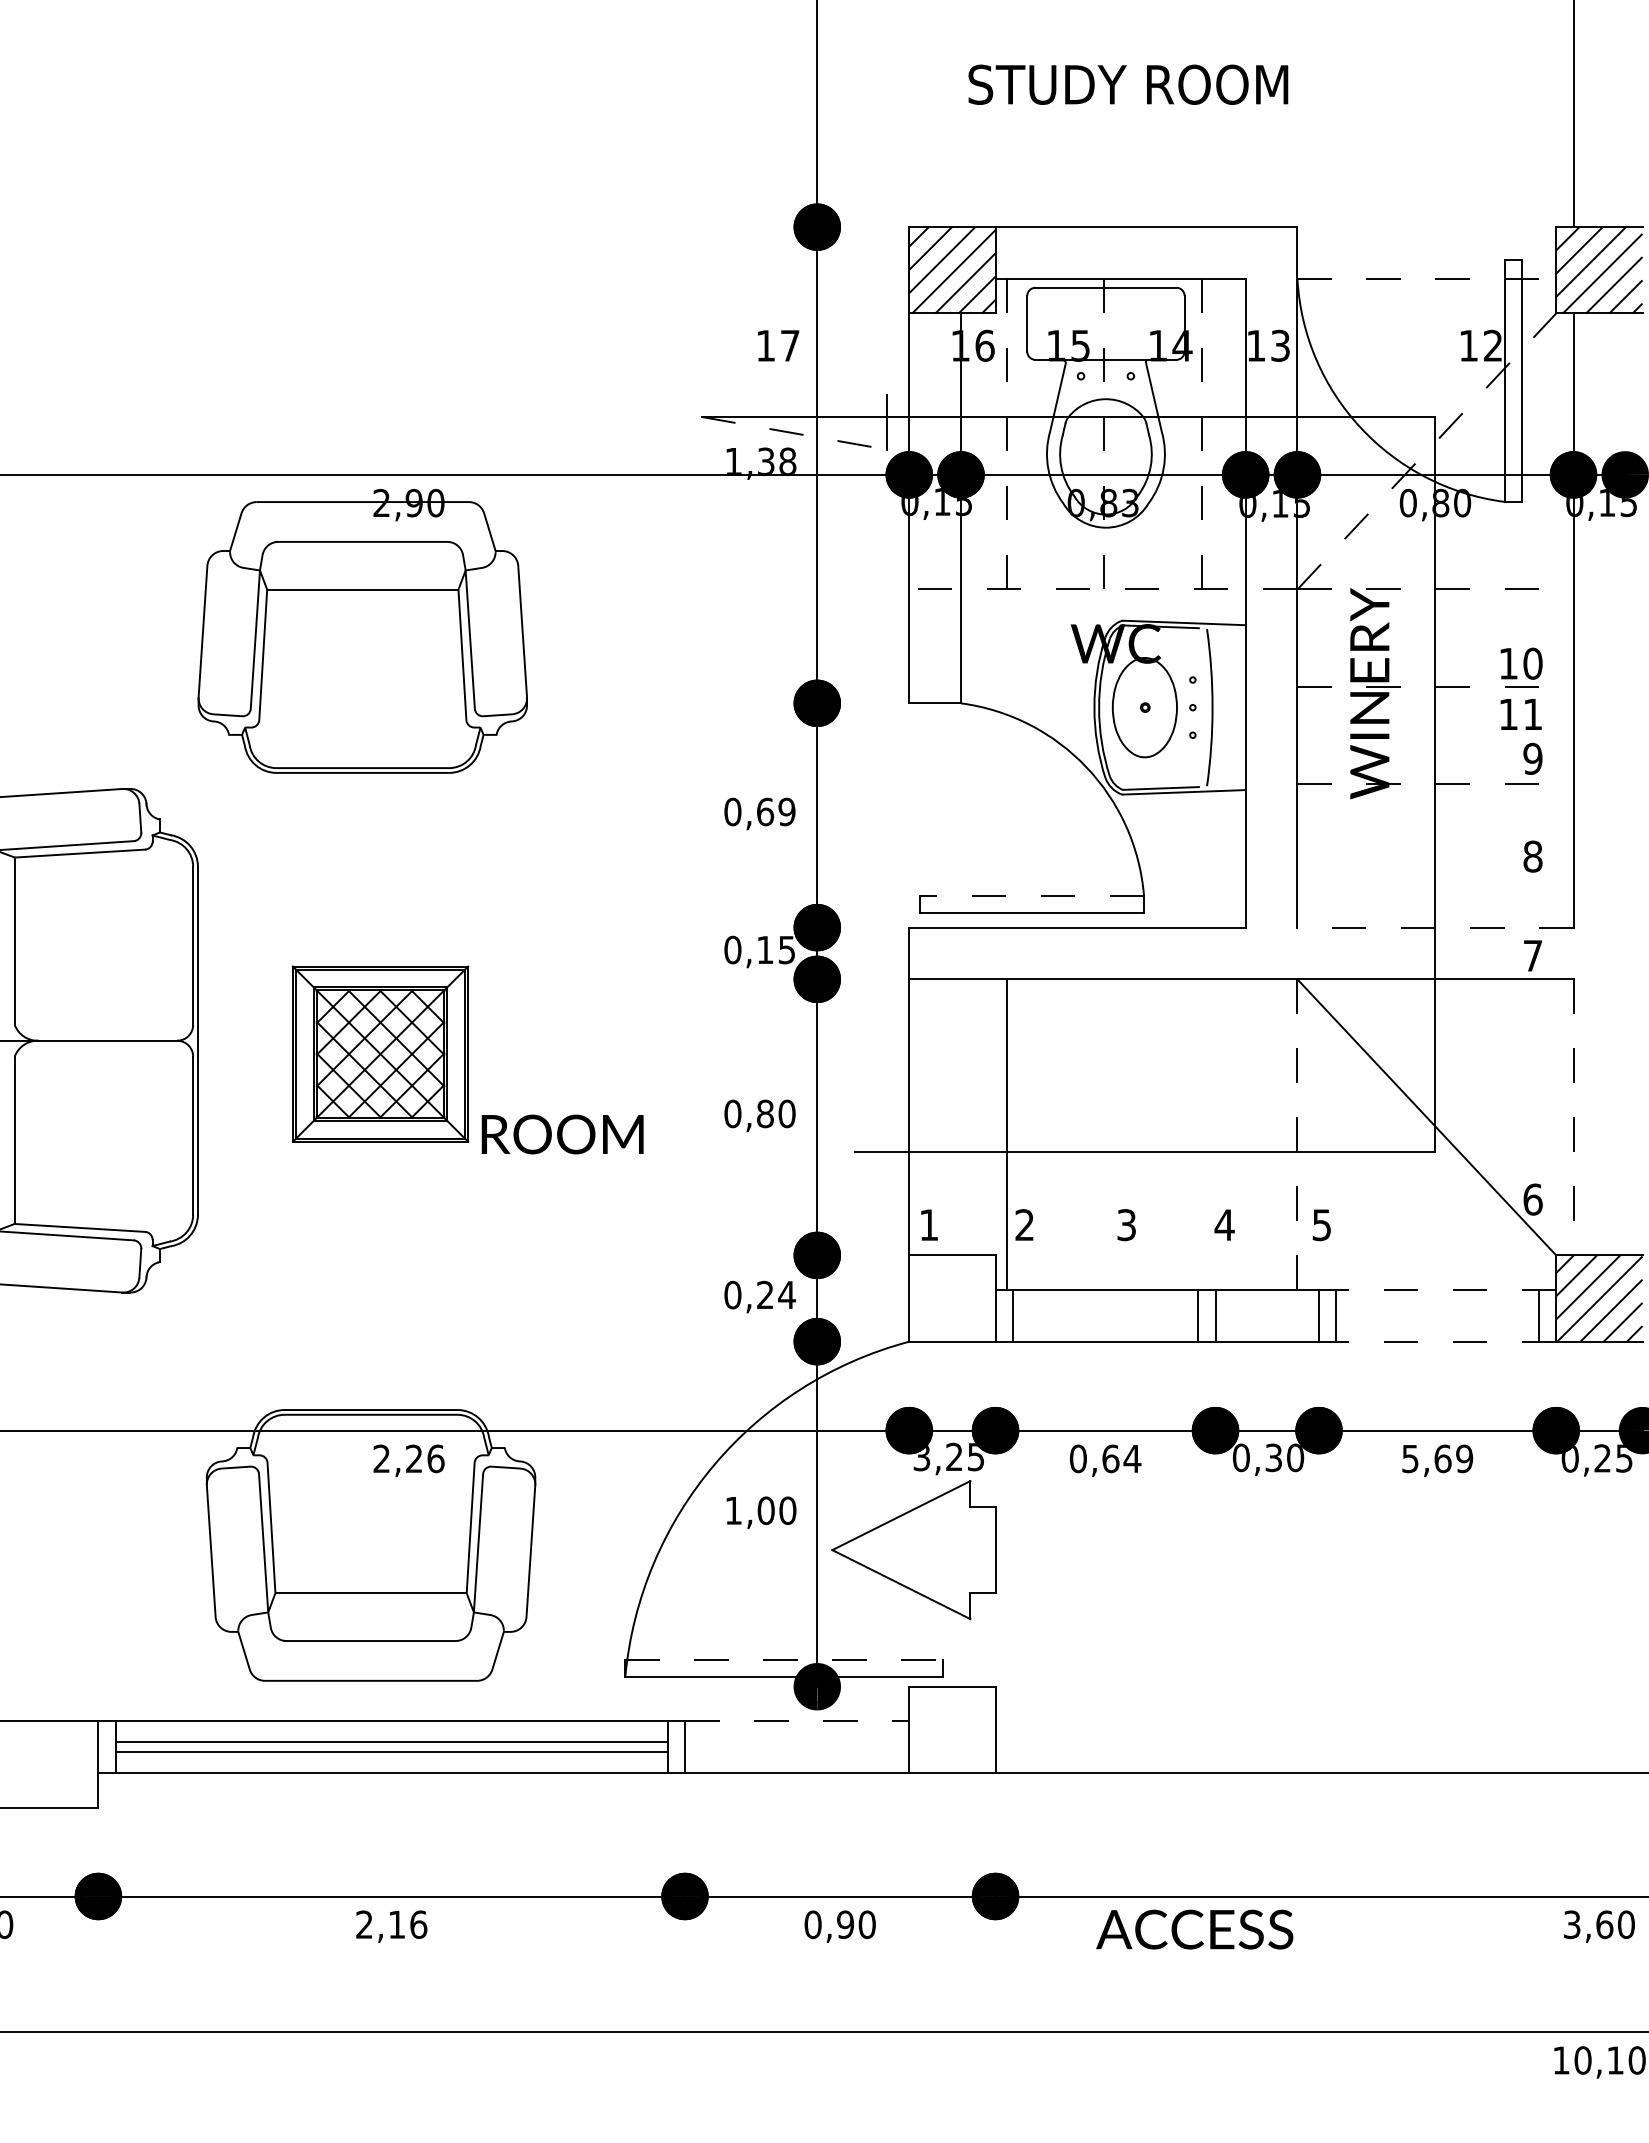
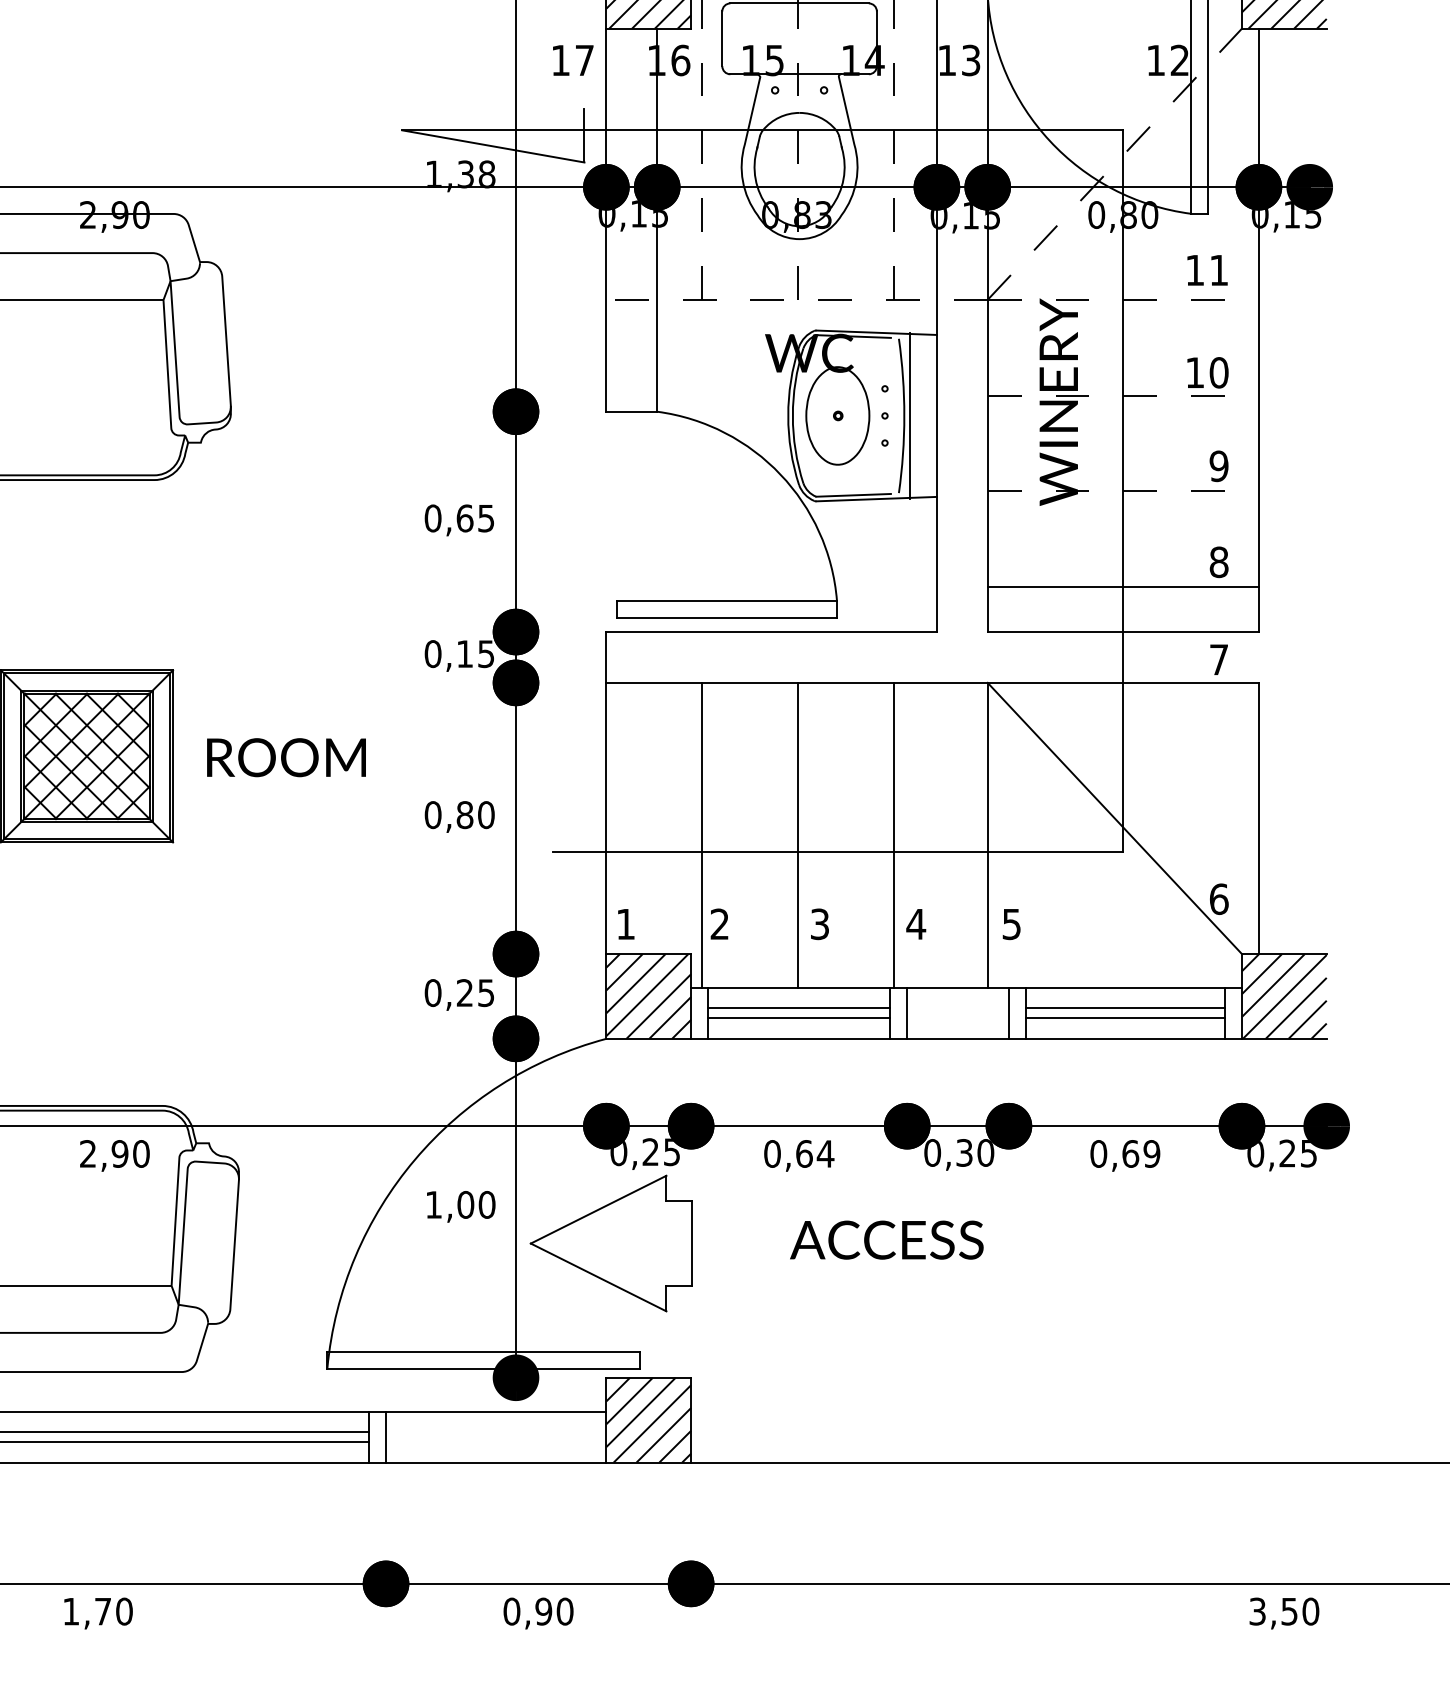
text: (778, 345) -> (573, 60), moved
line: (794, 433) -> (493, 146), dashed -> solid
line: (1218, 707) -> (910, 415), added
text: (1520, 714) -> (1206, 270), moved
text: (786, 811) -> (485, 517), 0,69 -> 0,65
line: (1435, 881) -> (1123, 586), added
line: (1031, 895) -> (726, 600), dashed -> solid
line: (1434, 927) -> (1122, 631), dashed -> solid
line: (1573, 1117) -> (1258, 818), dashed -> solid
text: (562, 1134) -> (286, 757), moved
line: (1104, 1134) -> (798, 835), added
line: (1201, 1134) -> (893, 835), added
line: (1297, 1135) -> (987, 836), dashed -> solid
line: (1437, 1289) -> (1125, 987), dashed -> solid
text: (786, 1295) -> (485, 993), 0,24 -> 0,25
hatch: (952, 1298) -> (648, 996), added
line: (1105, 1310) -> (799, 1008), added
line: (1437, 1310) -> (1125, 1008), added
line: (1105, 1320) -> (799, 1018), added
line: (1437, 1320) -> (1125, 1018), added
line: (1437, 1341) -> (1125, 1038), dashed -> solid
text: (424, 1458) -> (130, 1153), 2,26 -> 2,90
text: (921, 1458) -> (618, 1153), 3,25 -> 0,25
text: (1410, 1458) -> (1098, 1153), 5,69 -> 0,69
line: (784, 1660) -> (483, 1352), dashed -> solid
line: (797, 1721) -> (496, 1411), dashed -> solid
hatch: (952, 1729) -> (648, 1419), added
text: (391, 1924) -> (97, 1611), 2,16 -> 1,70
text: (1604, 1924) -> (1289, 1611), 3,60 -> 3,50
text: (1194, 1929) -> (886, 1240), moved

